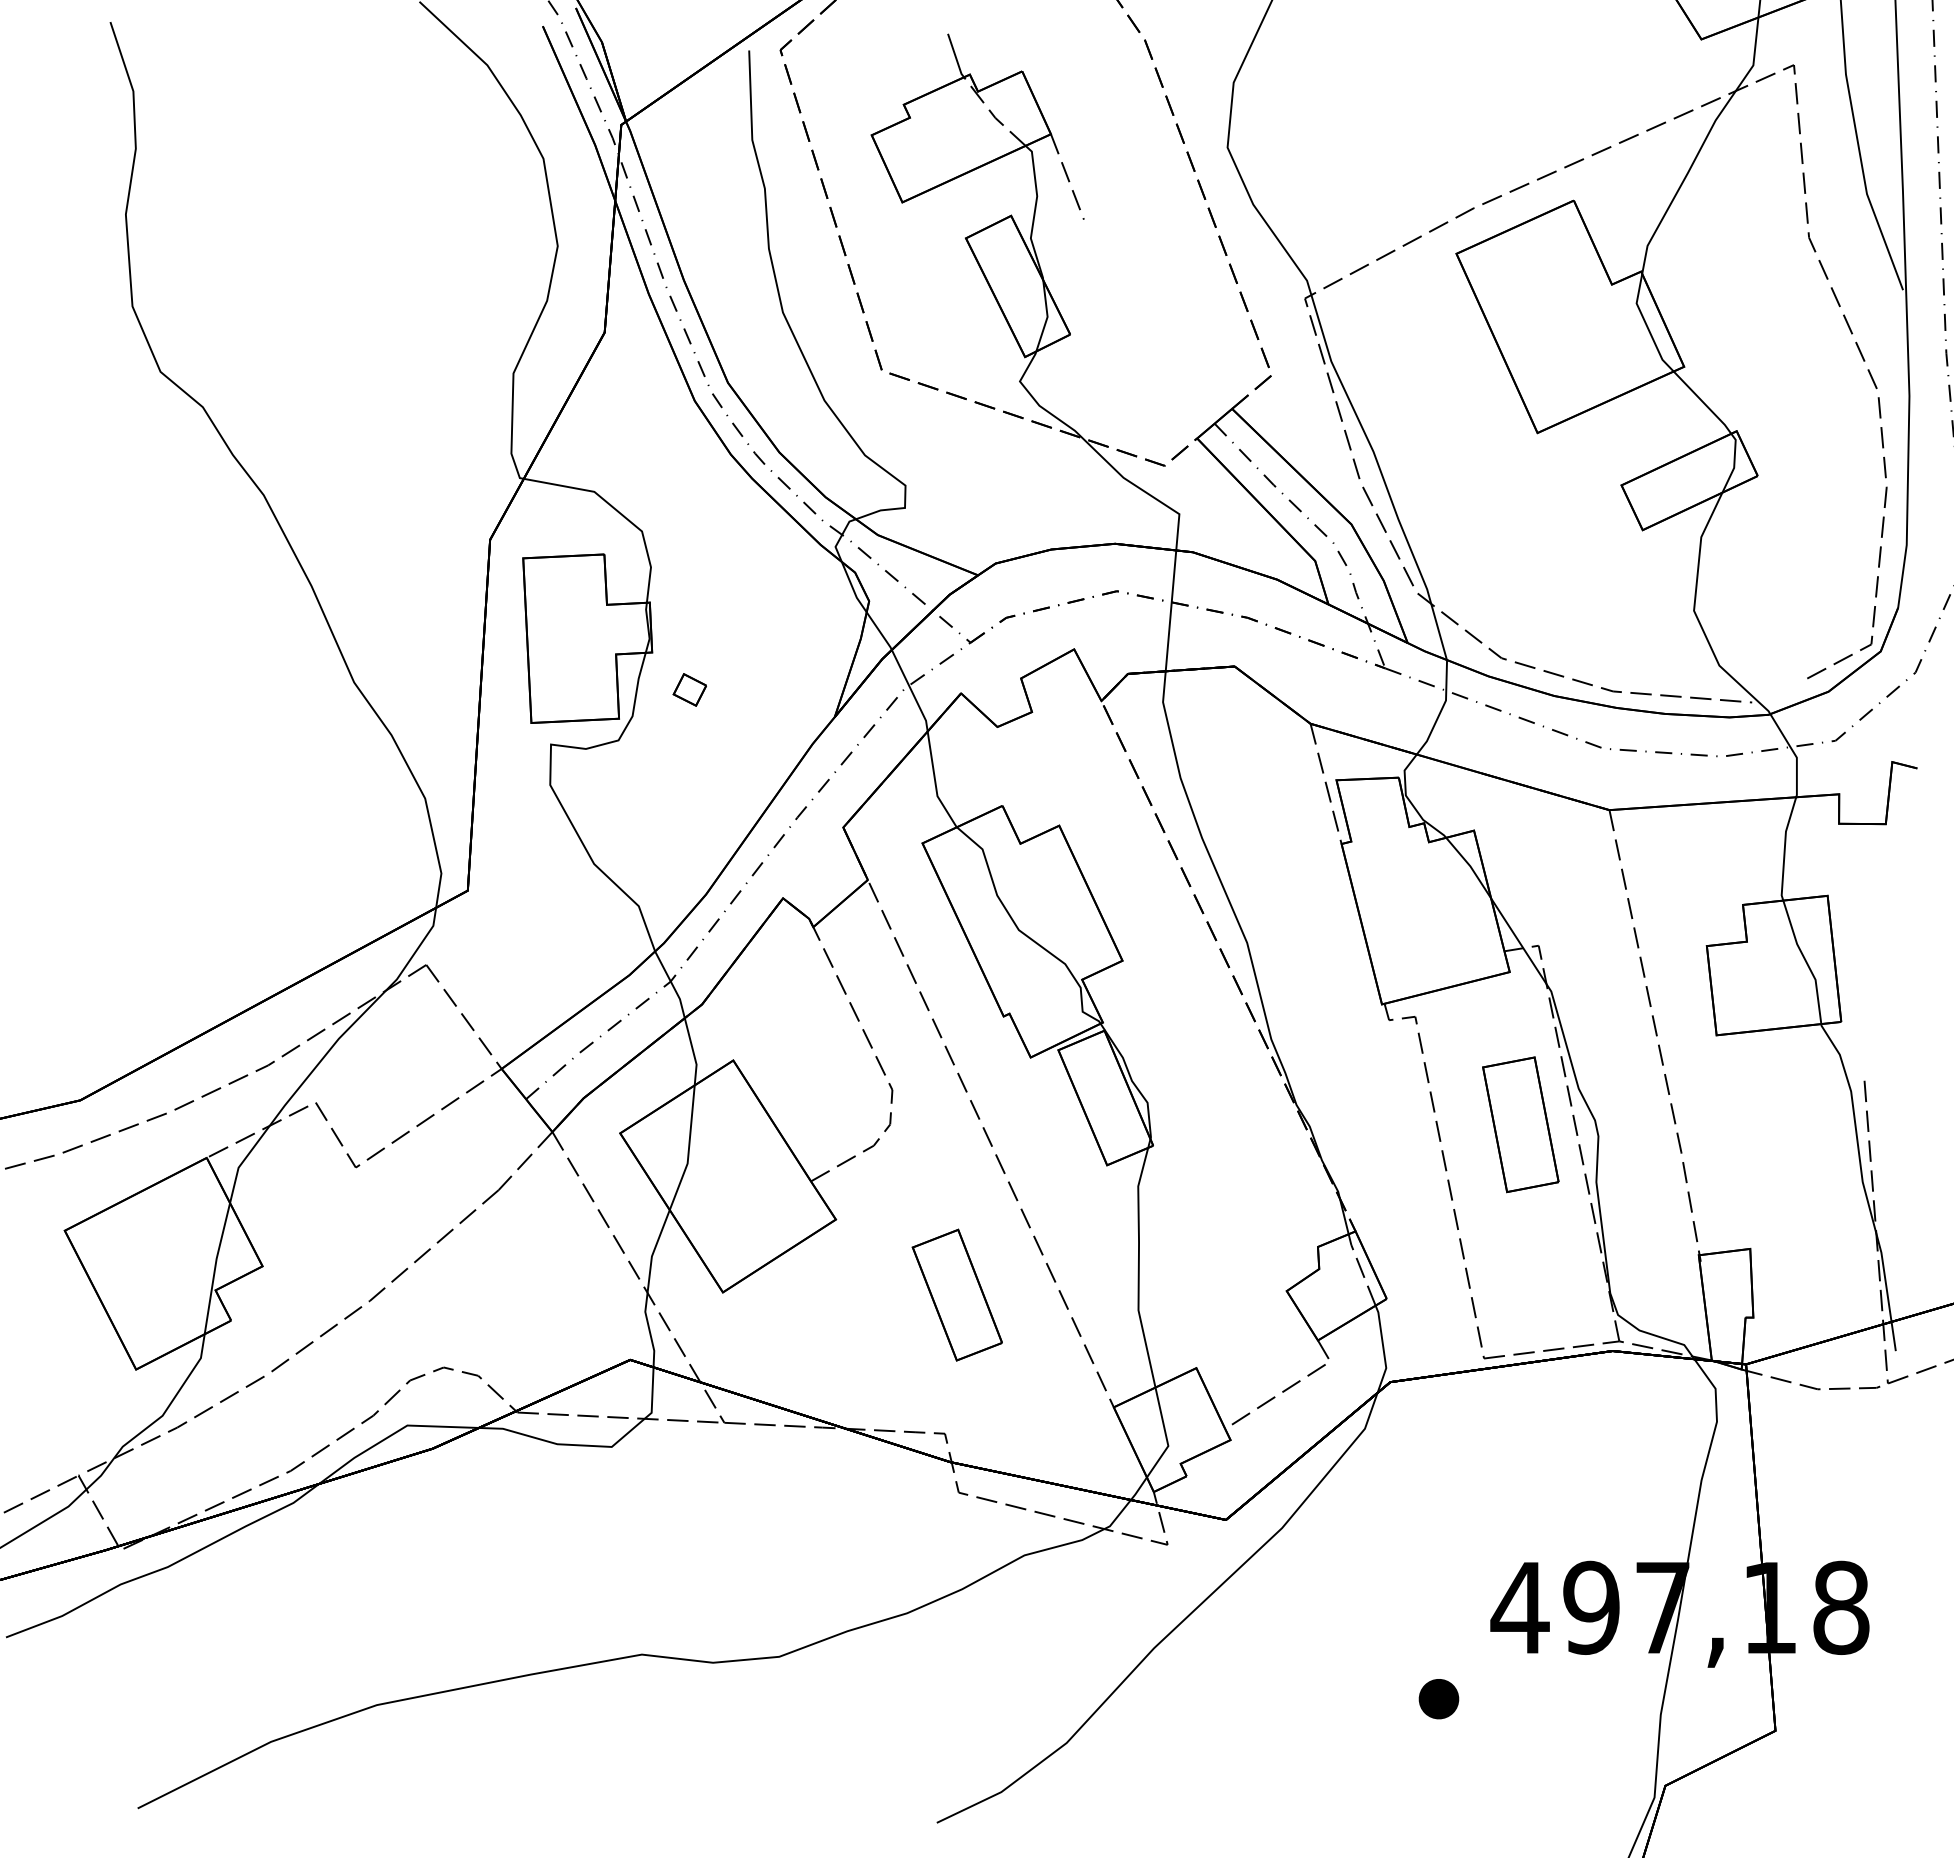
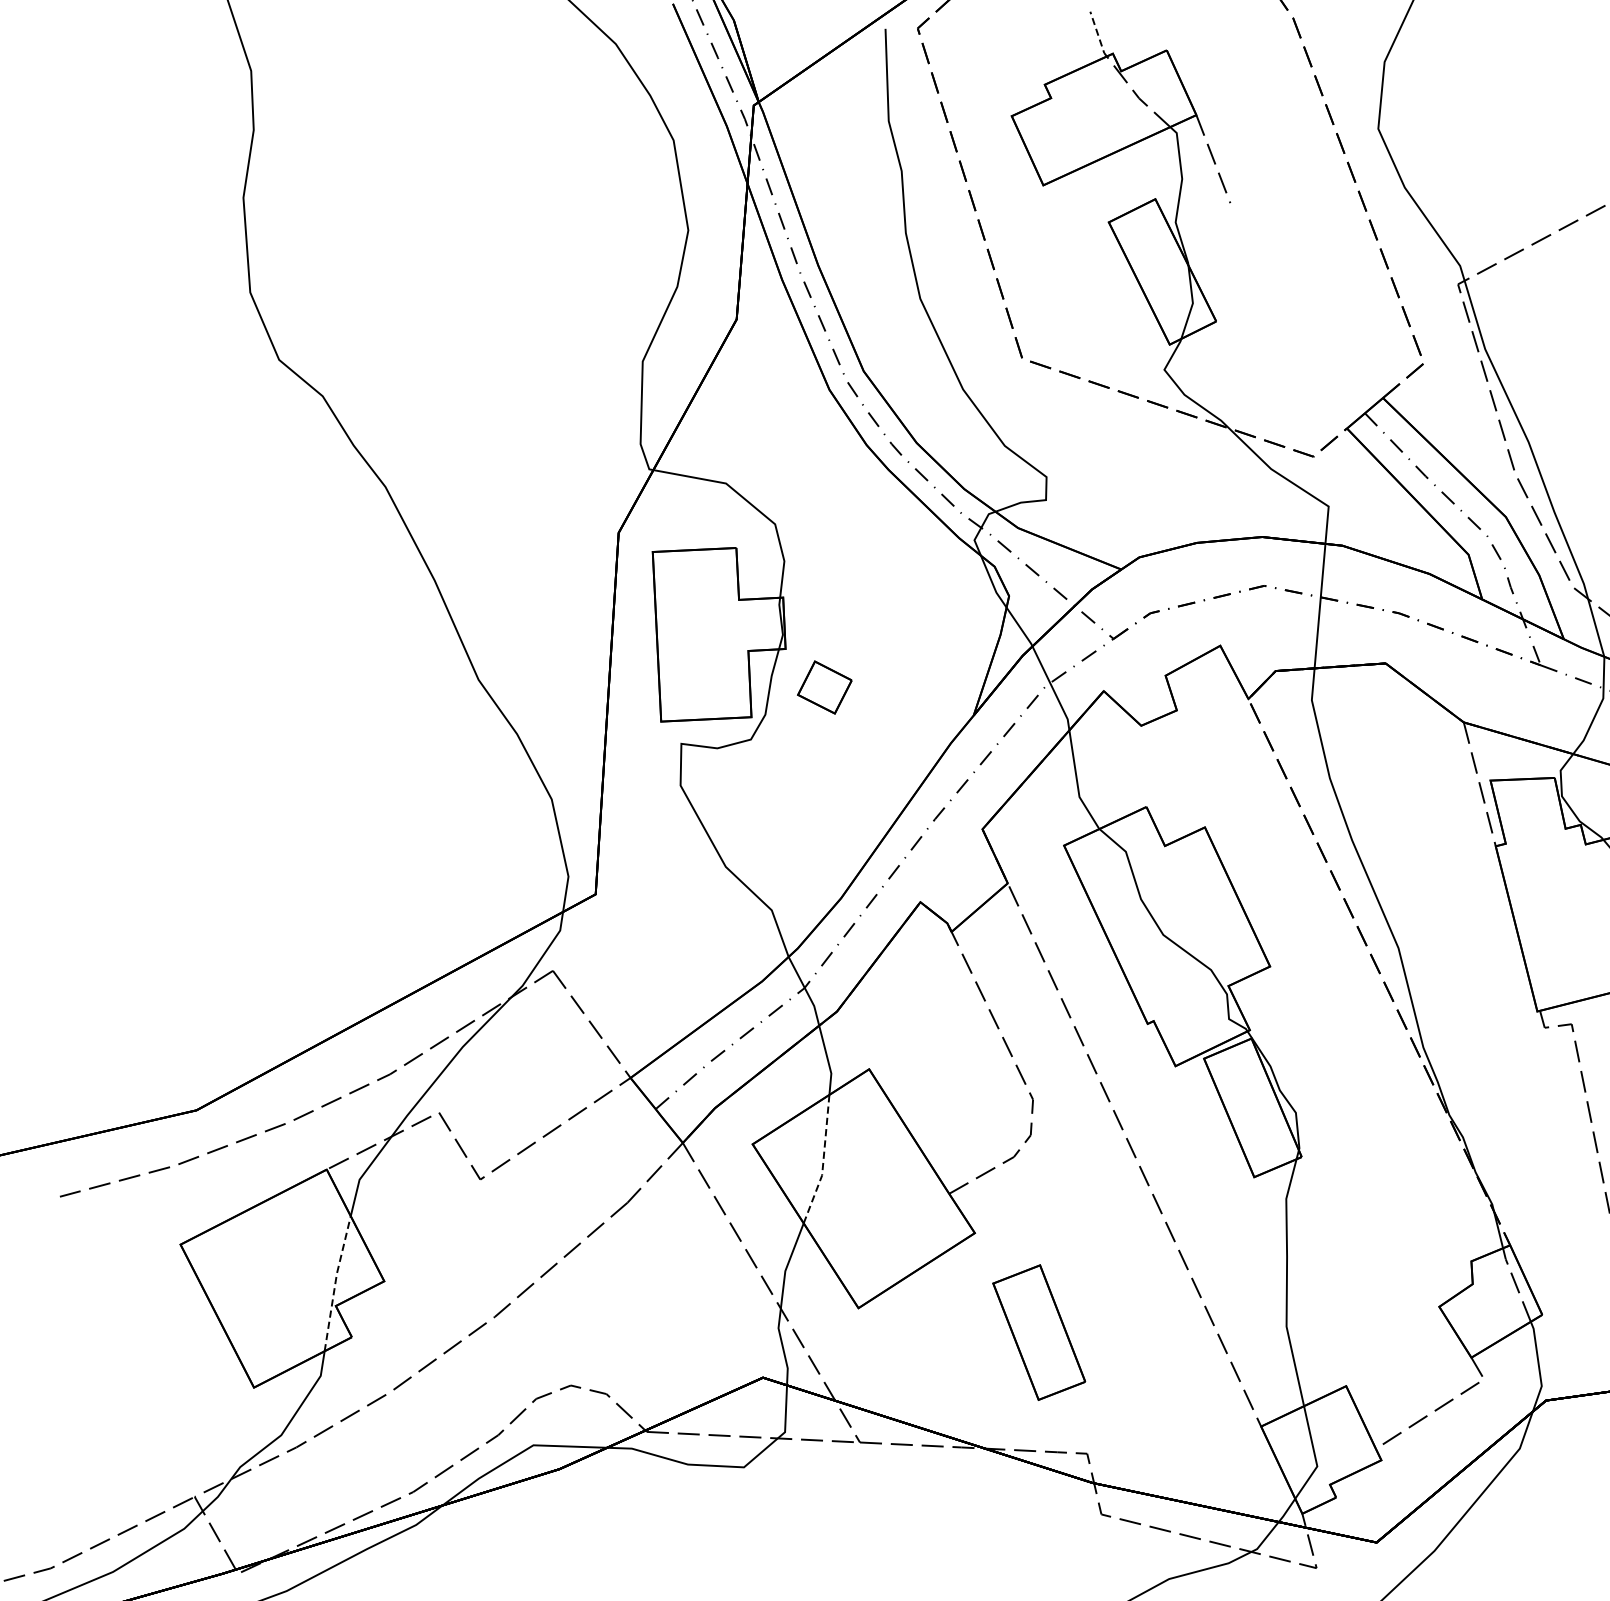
line: (955, 56) -> (1098, 35), solid -> dashed
part: (689, 689) -> (824, 687), size x1.6
line: (688, 1149) -> (823, 1160), solid -> dashed
line: (215, 1267) -> (335, 1282), solid -> dashed
part: (956, 1294) -> (1038, 1331), moved

